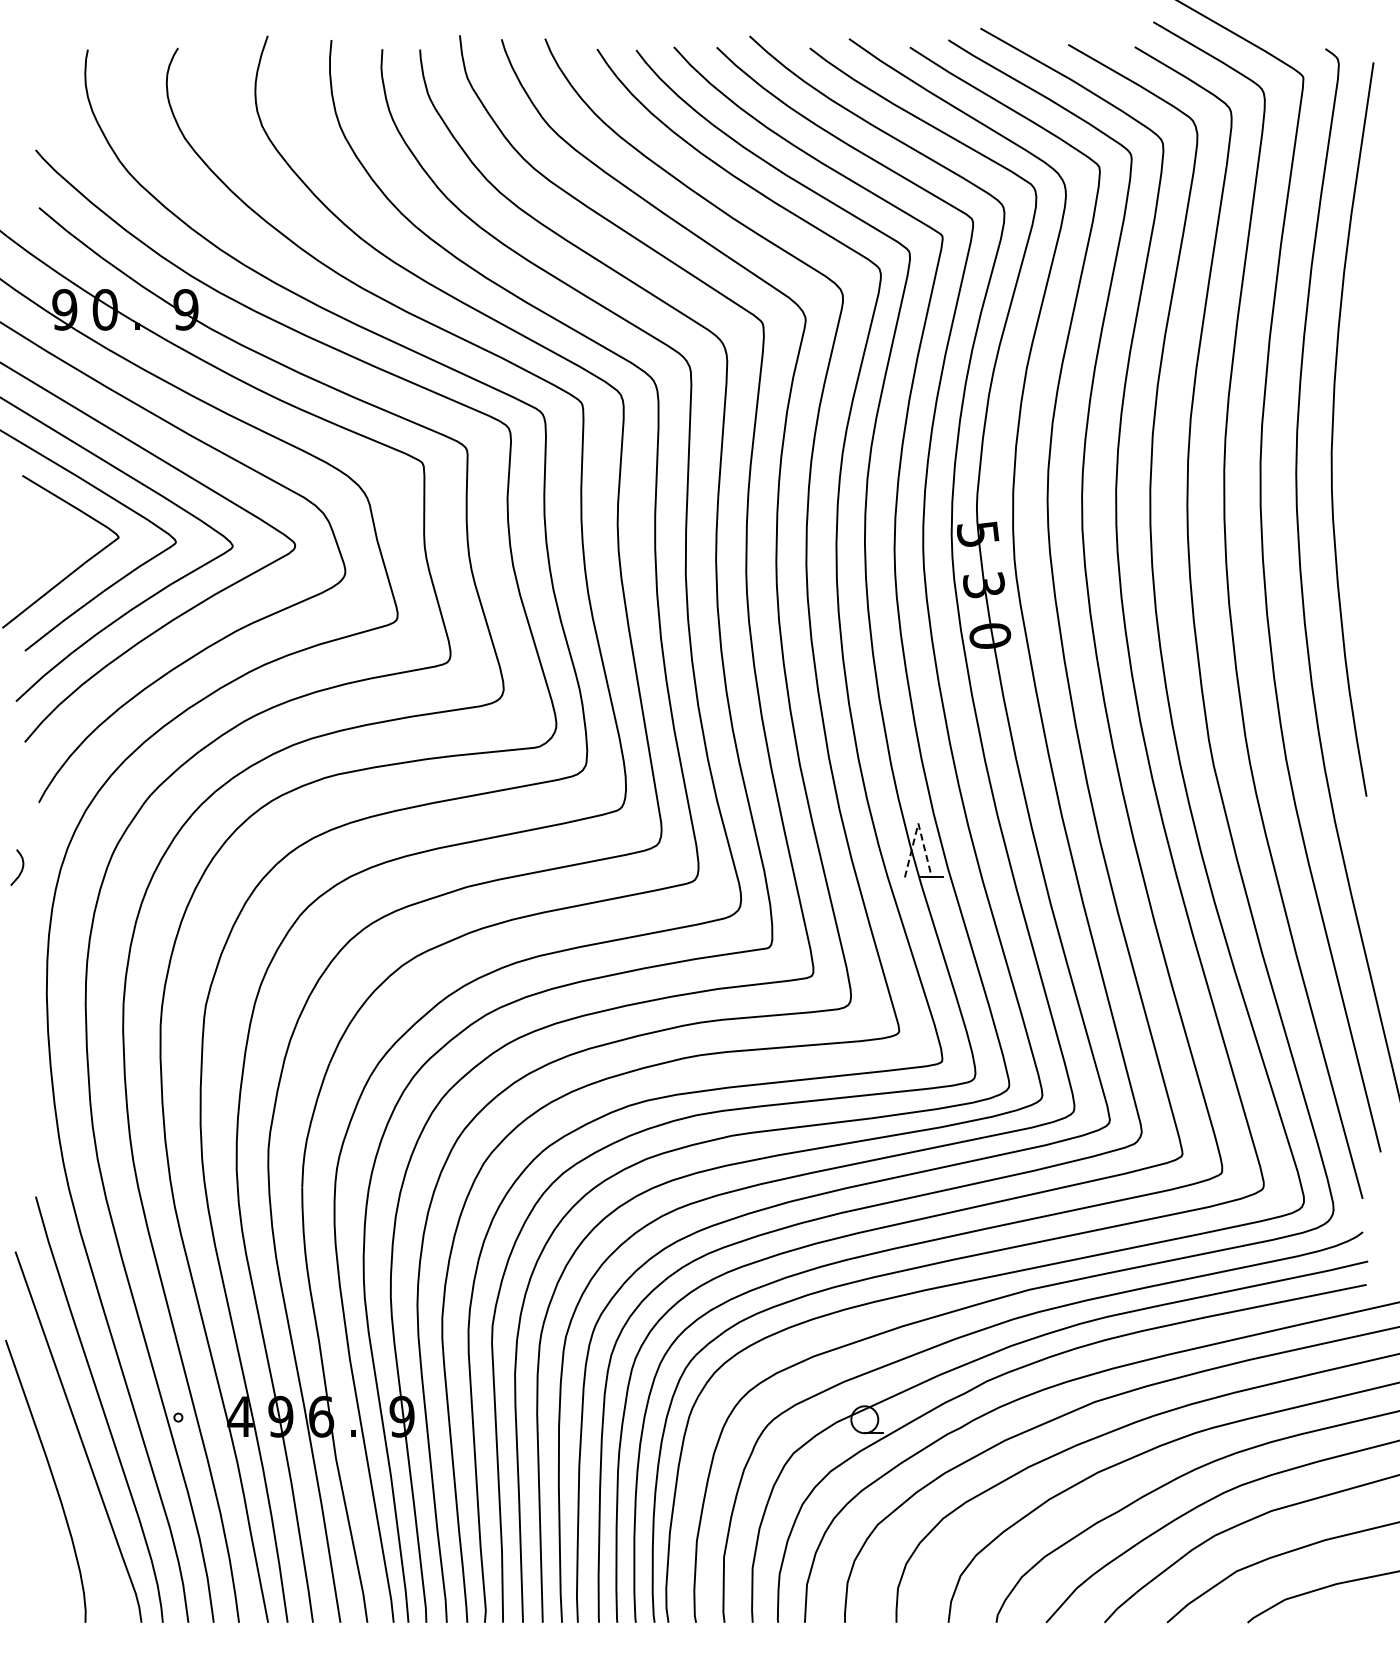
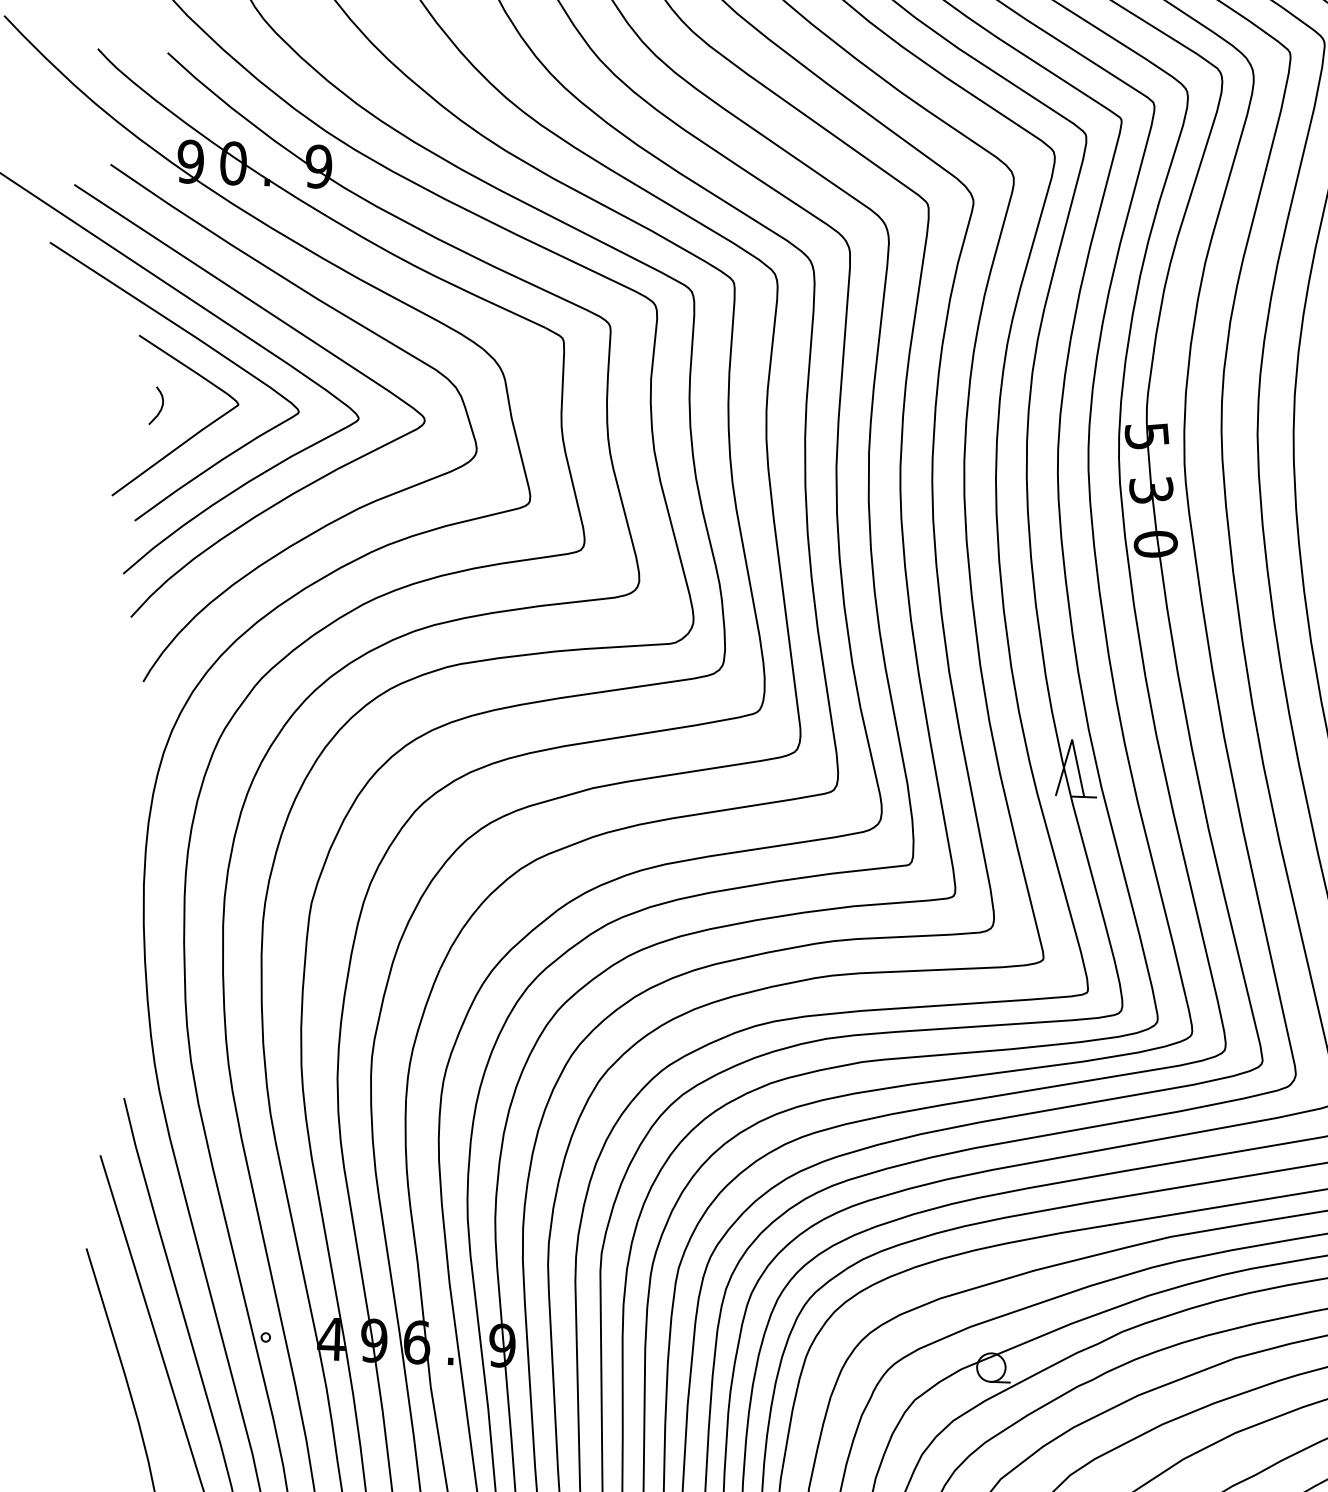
line: (918, 823) -> (1072, 739), dashed -> solid
curve: (21, 868) -> (160, 406), moved

